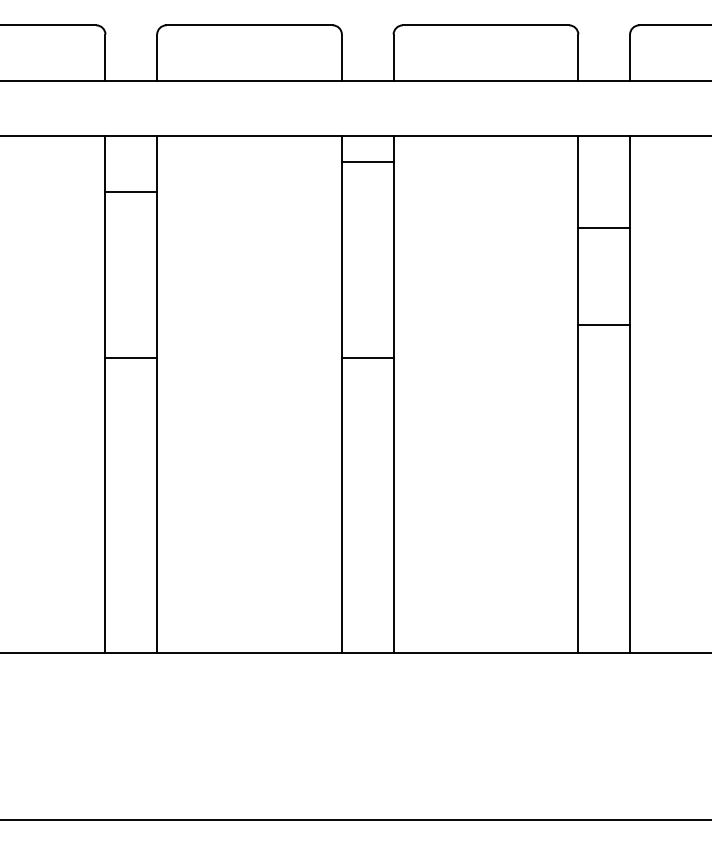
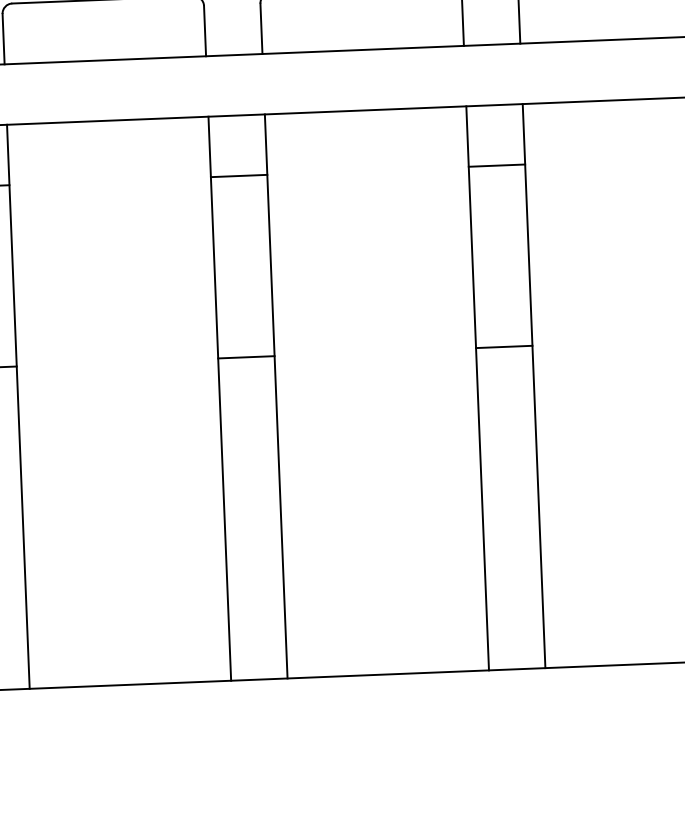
line: (367, 161) -> (238, 175), moved
line: (604, 227) -> (497, 165), moved
line: (604, 324) -> (504, 346), moved

